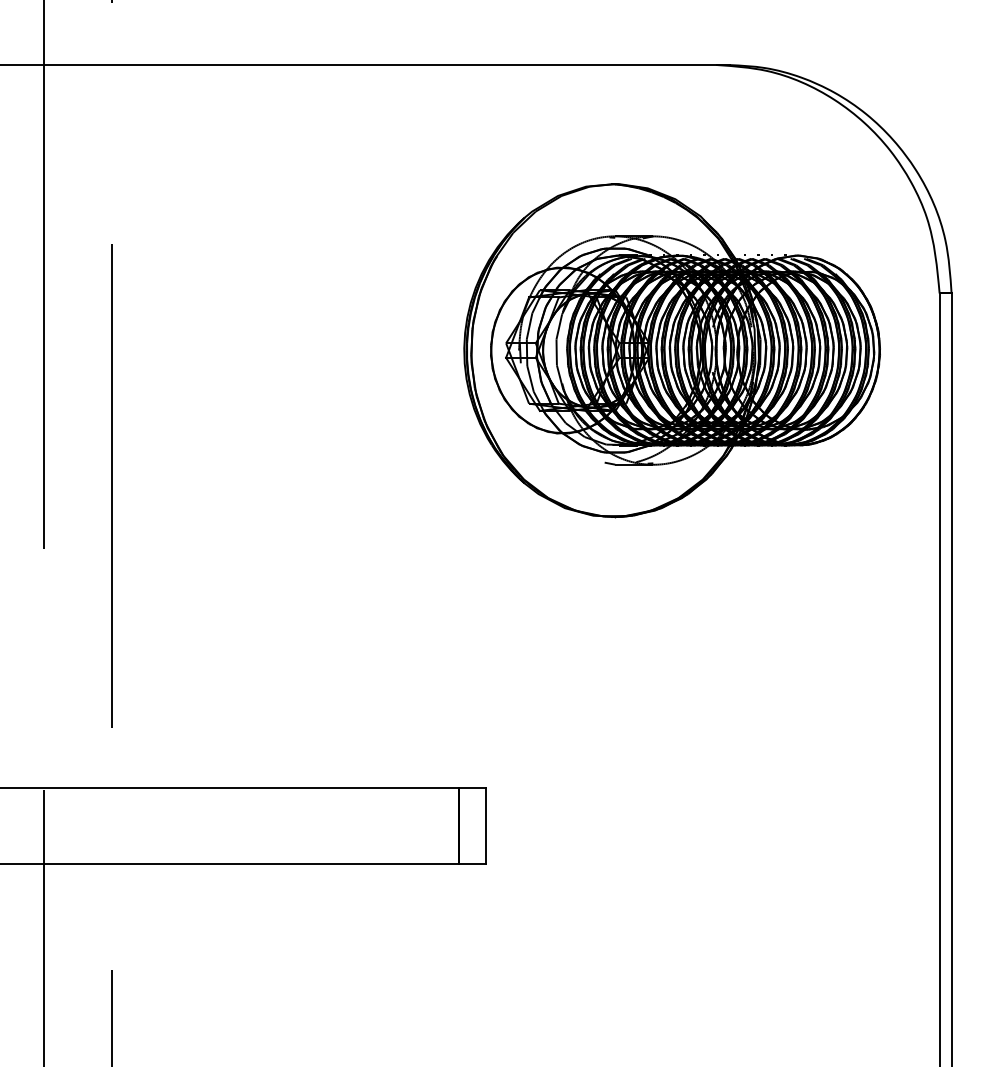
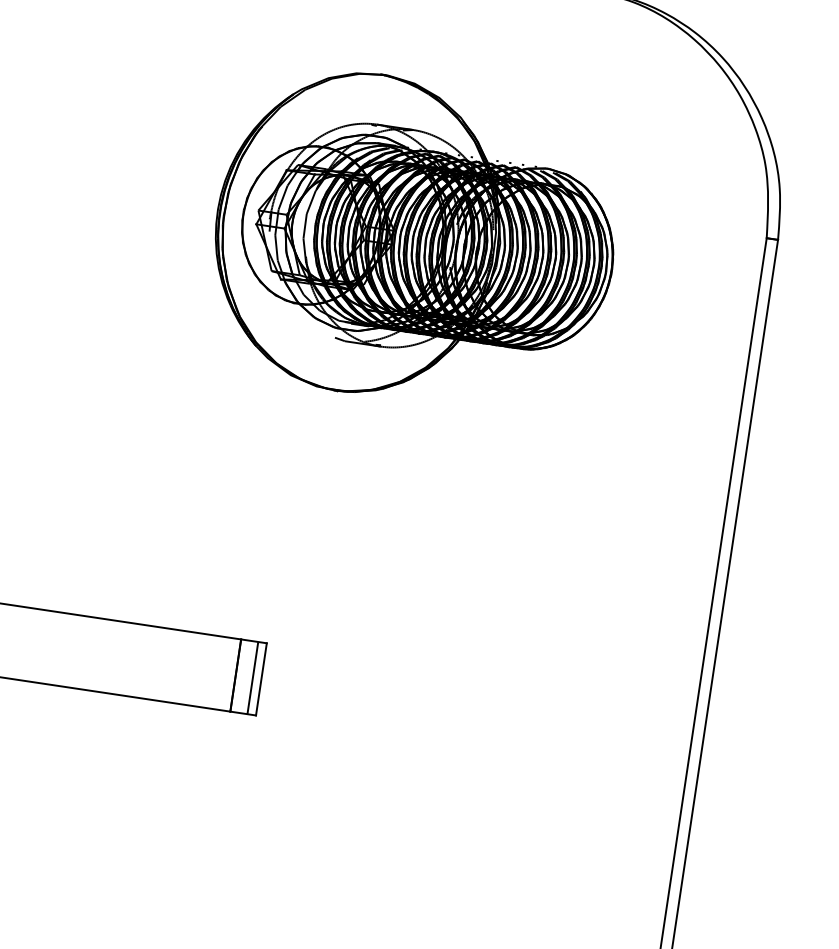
part: (671, 350) -> (414, 240), moved
line: (477, 826) -> (252, 678), added

